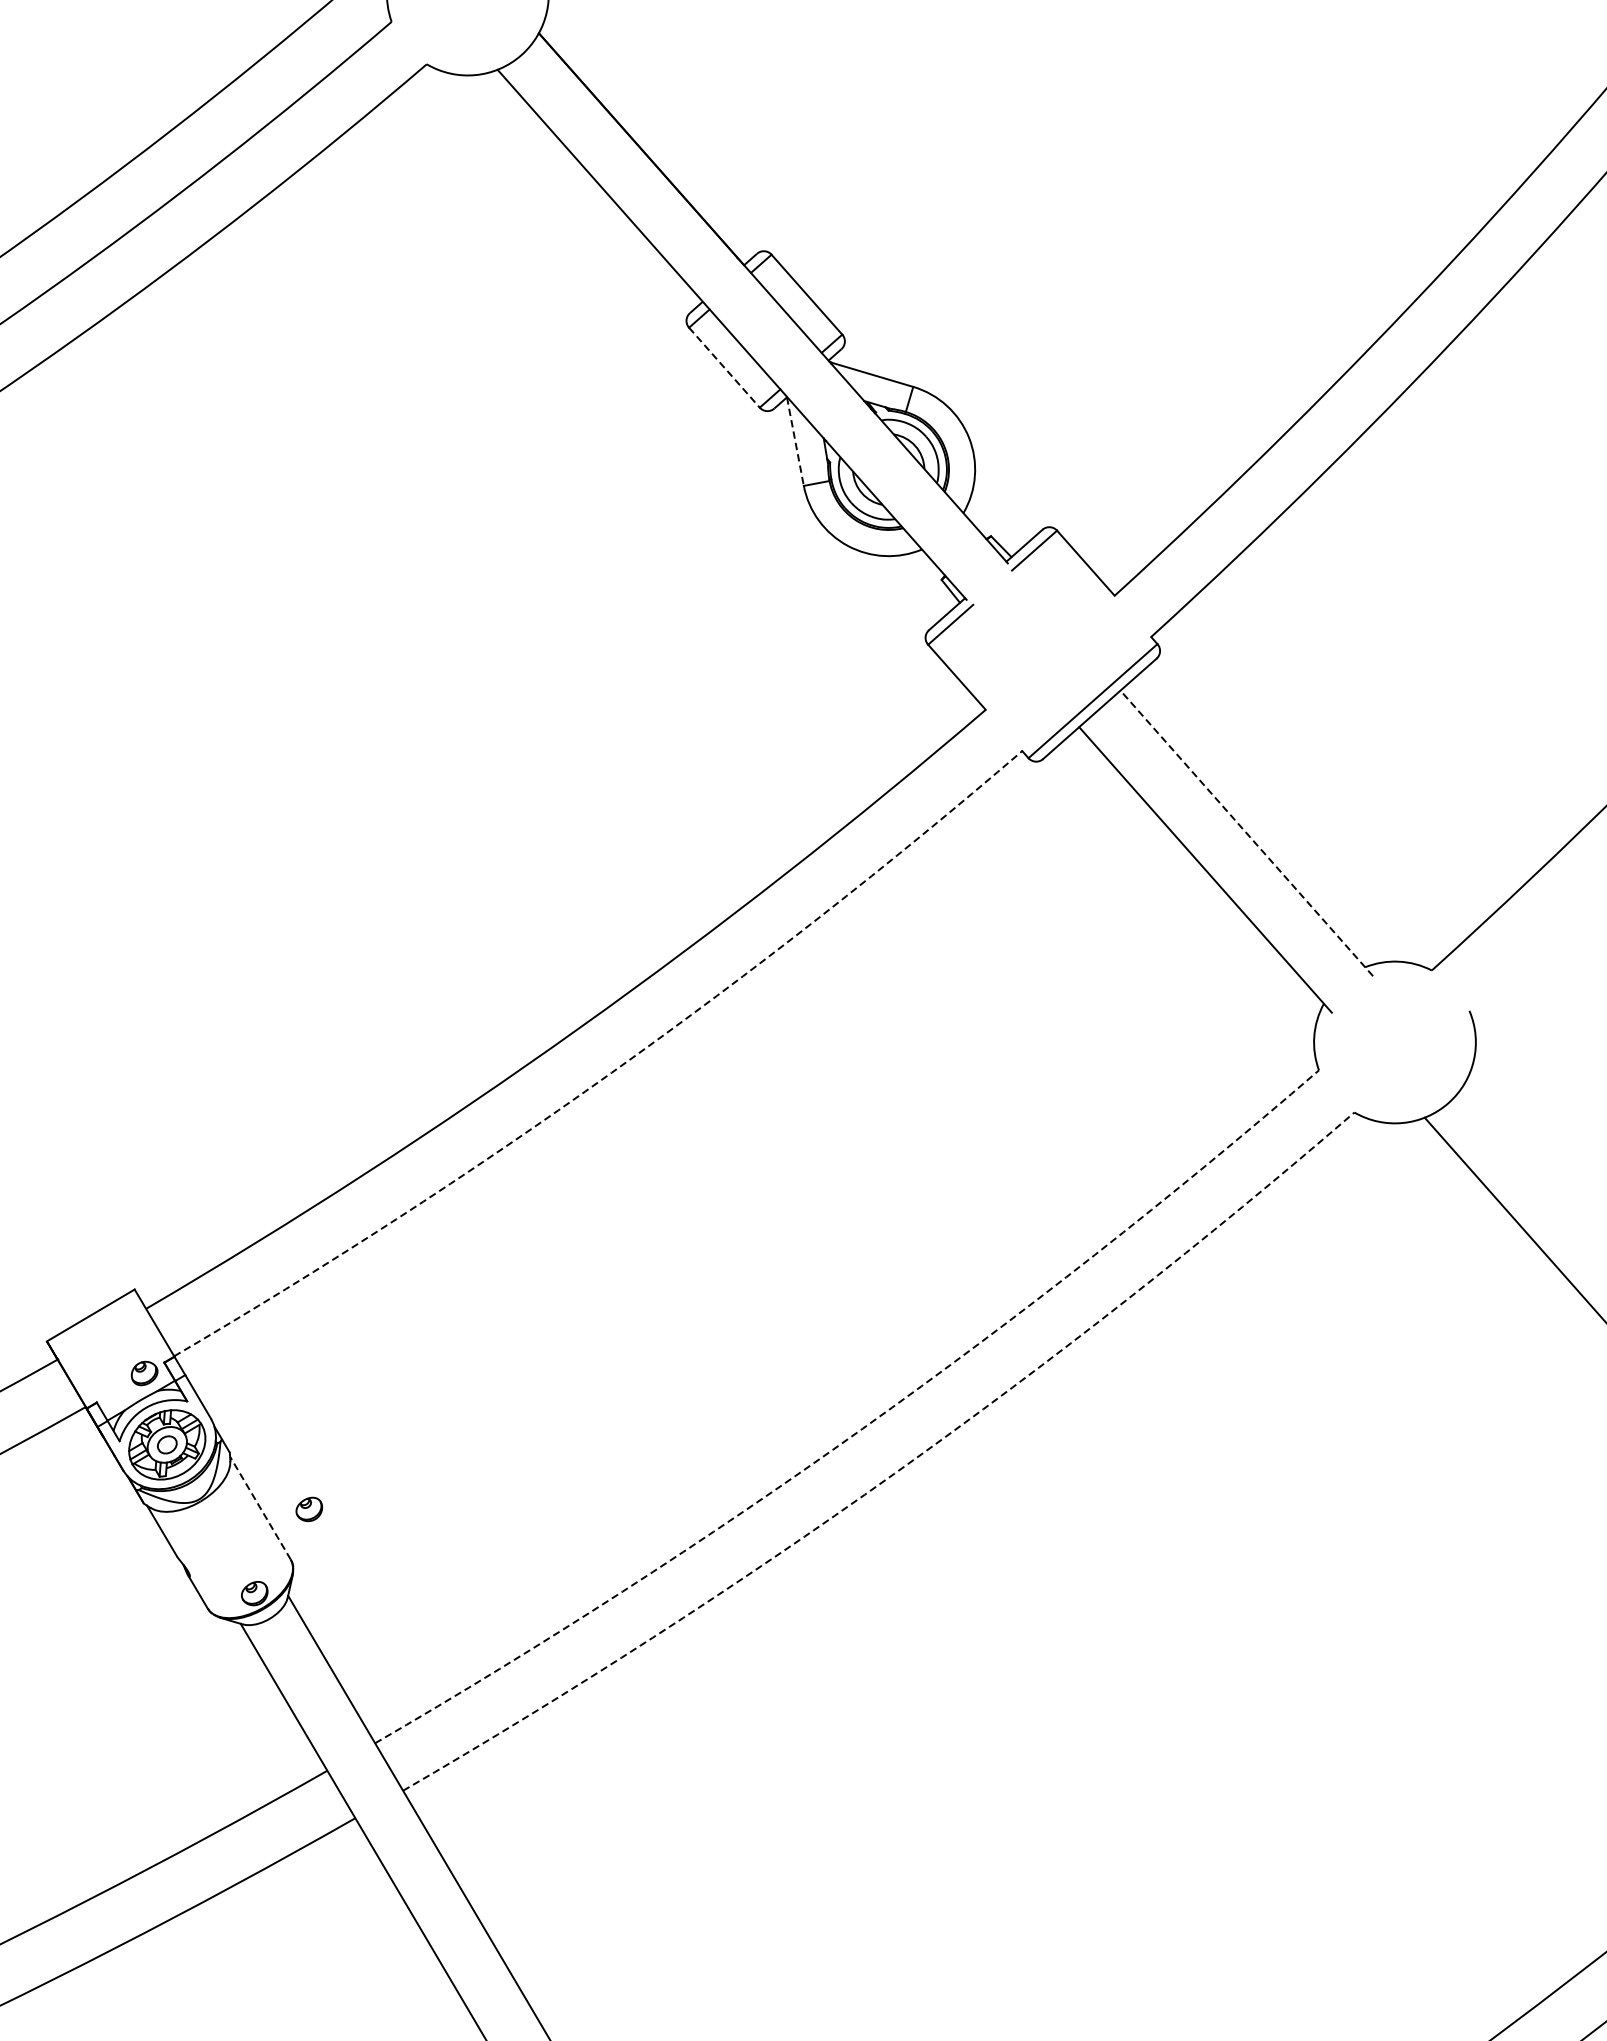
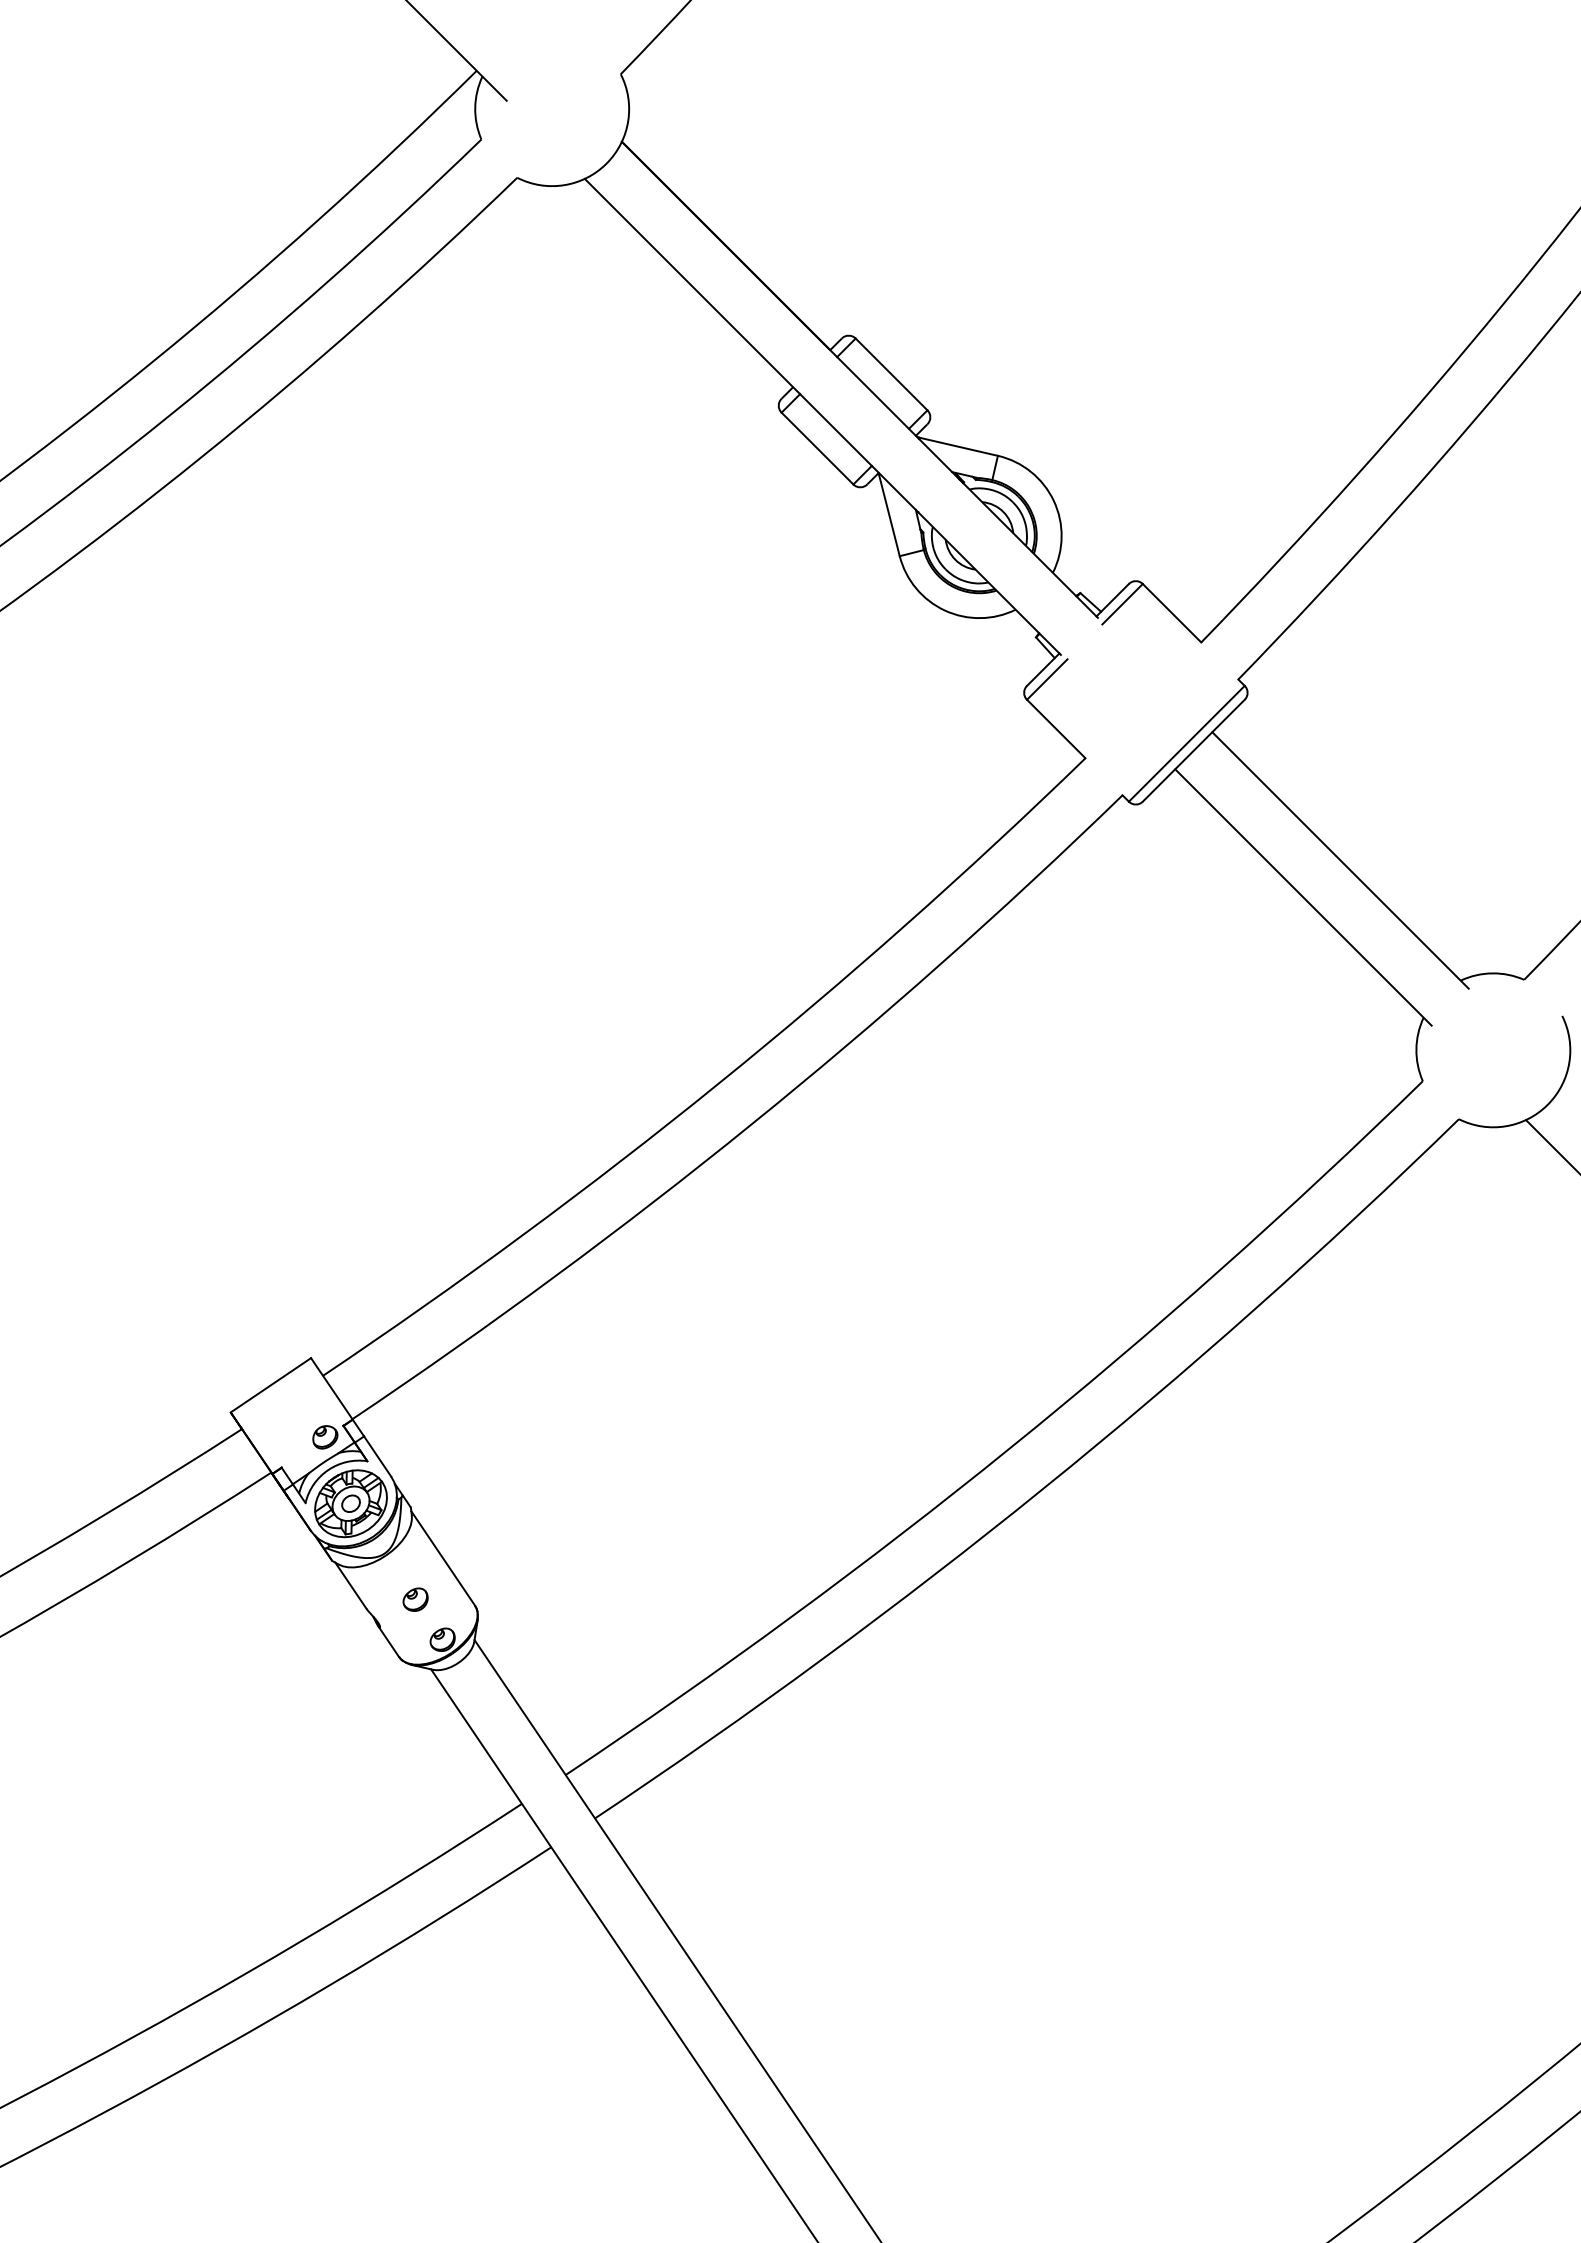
line: (724, 367) -> (817, 448), dashed -> solid
line: (795, 441) -> (889, 514), dashed -> solid
line: (1246, 833) -> (1340, 860), dashed -> solid
arc: (611, 1072) -> (751, 1124), dashed -> solid
arc: (862, 1429) -> (1010, 1448), dashed -> solid
arc: (894, 1473) -> (1043, 1488), dashed -> solid
line: (260, 1508) -> (443, 1558), dashed -> solid
part: (309, 1509) -> (415, 1599), moved

